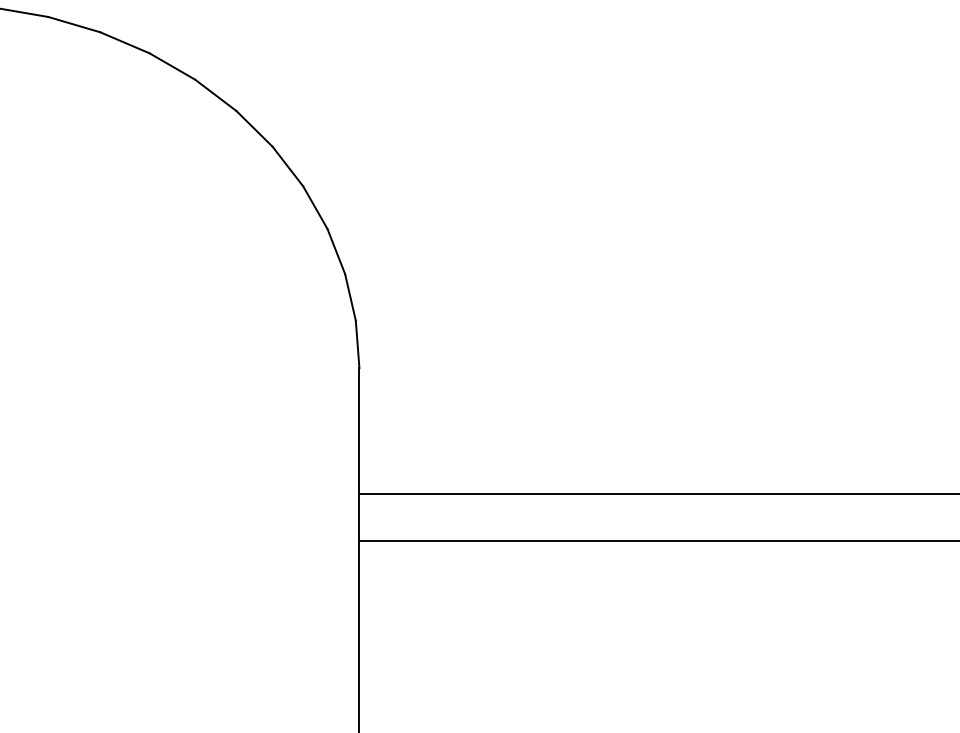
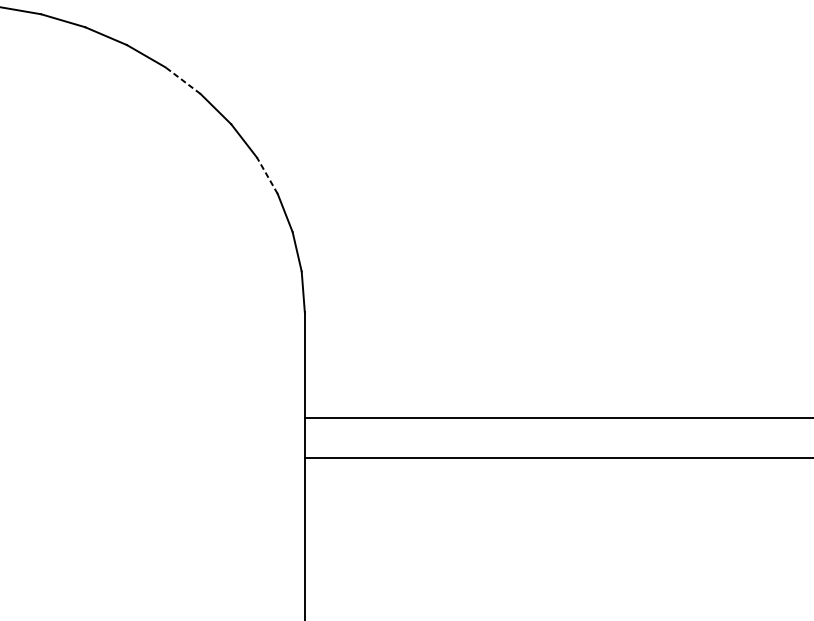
line: (215, 95) -> (182, 80), solid -> dashed
line: (315, 207) -> (267, 175), solid -> dashed

